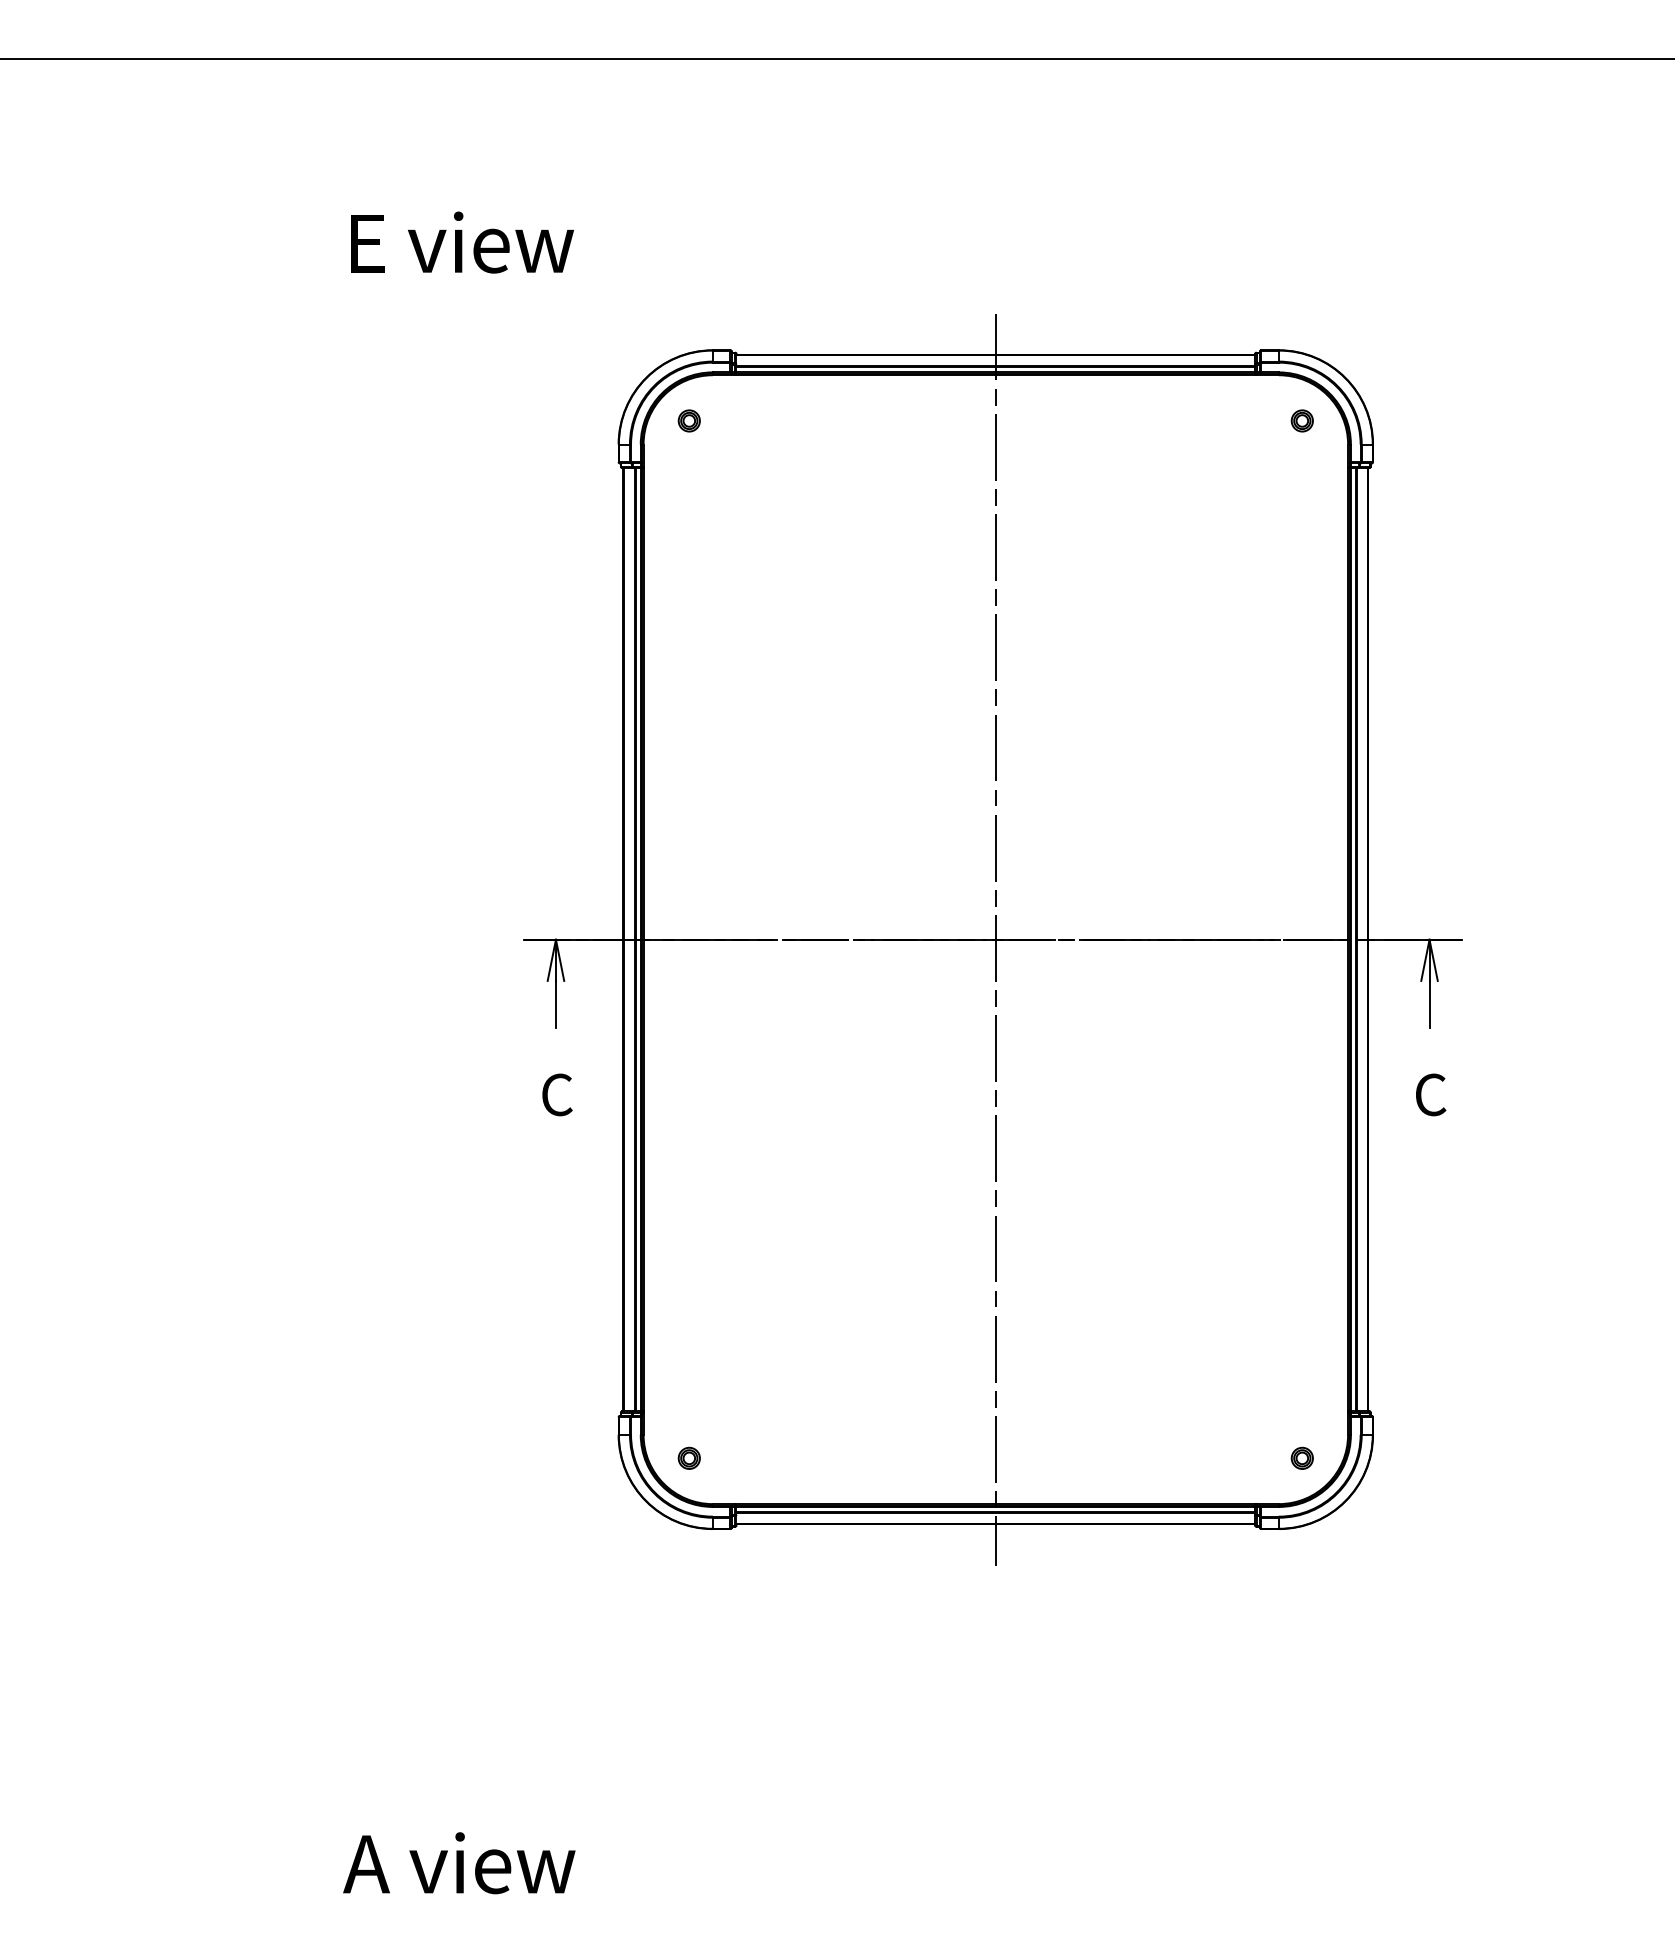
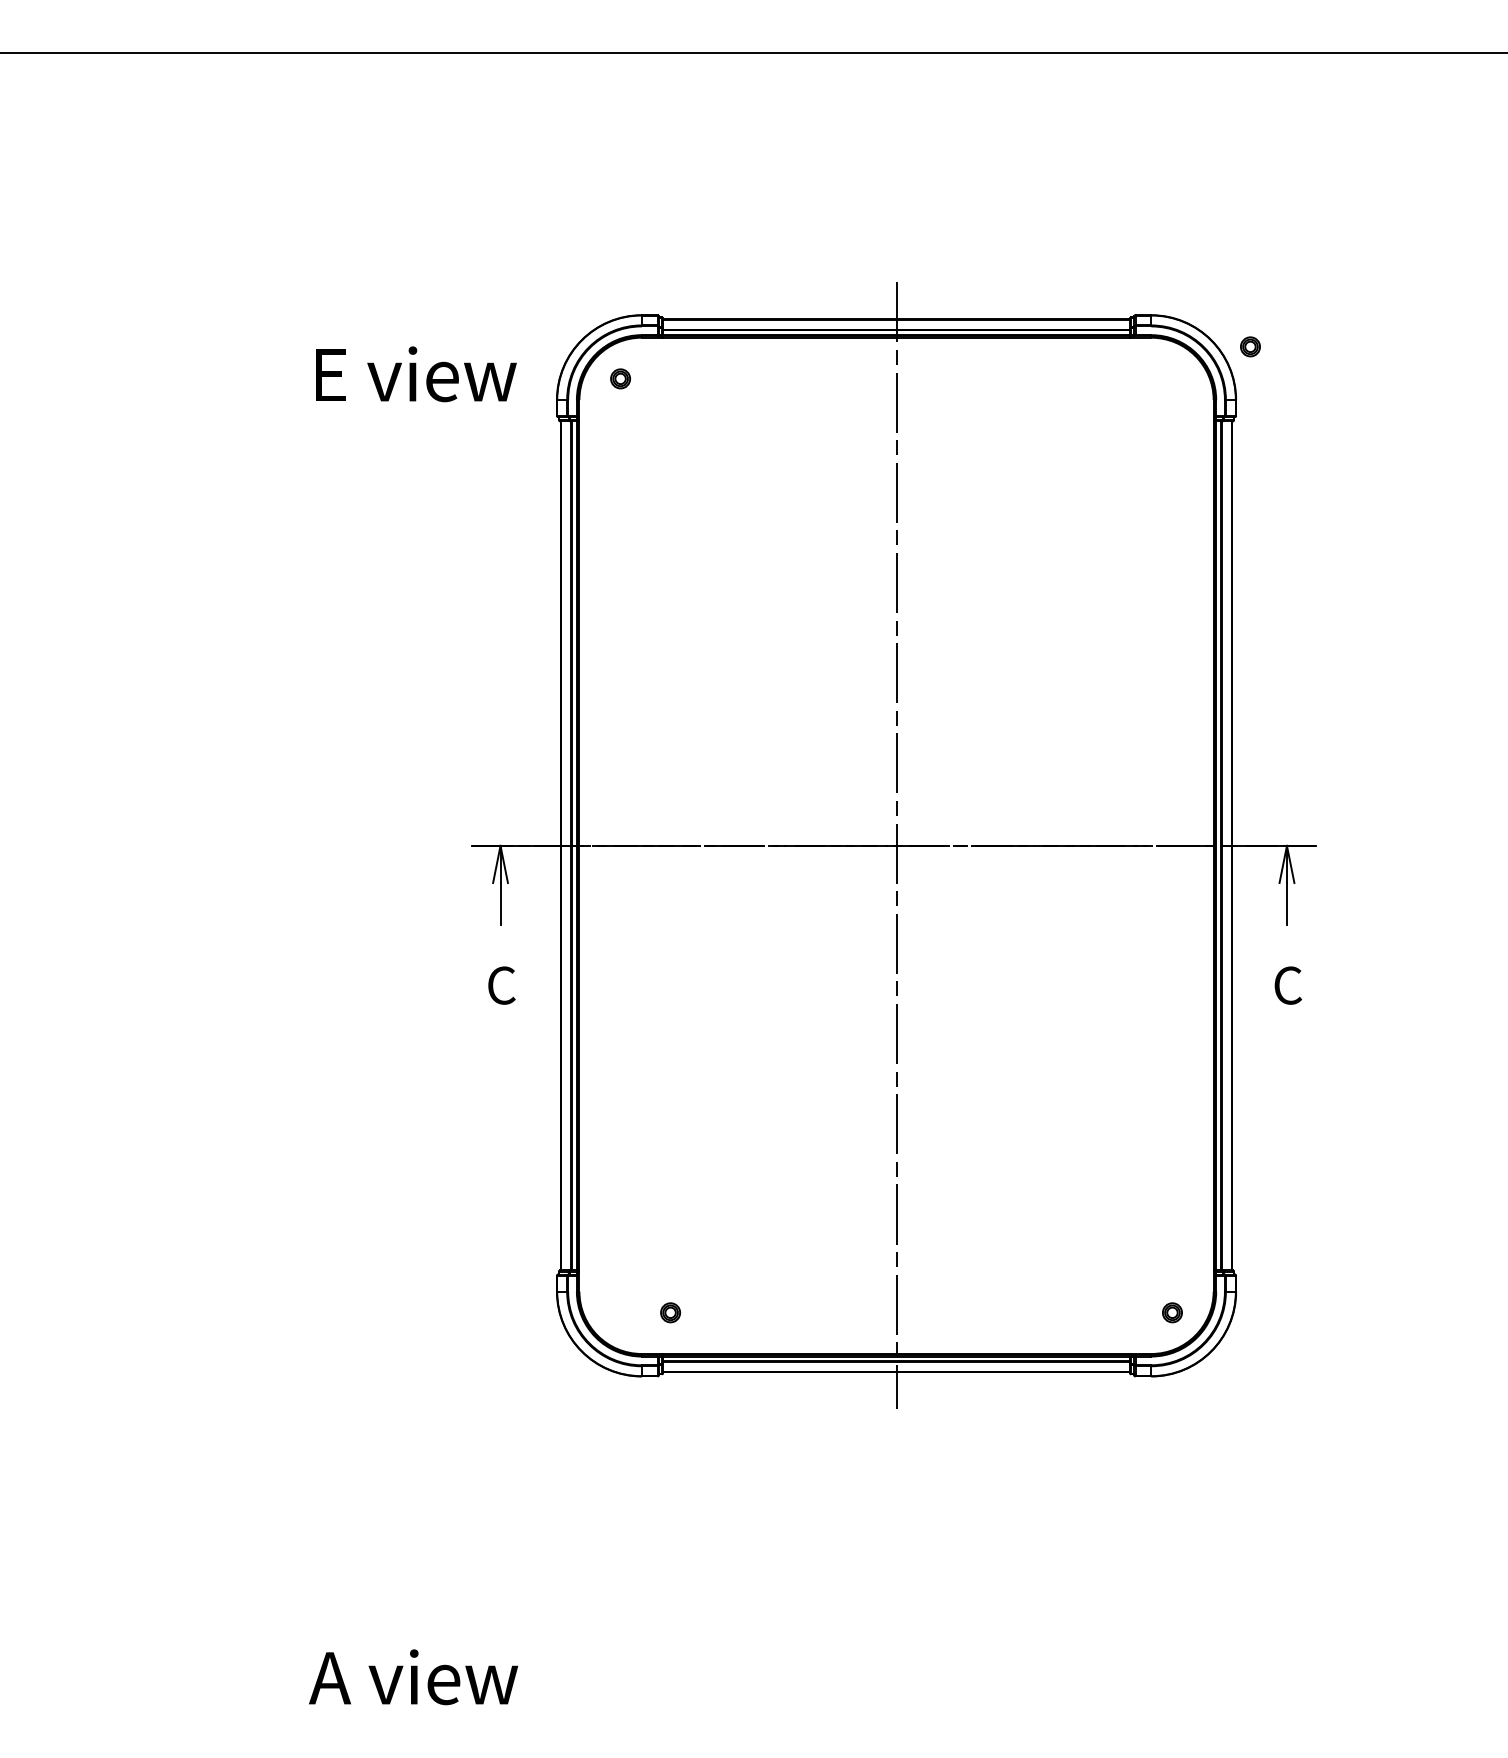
text: (462, 242) -> (416, 374), moved
part: (1302, 420) -> (1250, 346), moved
part: (689, 1458) -> (670, 1312), moved

